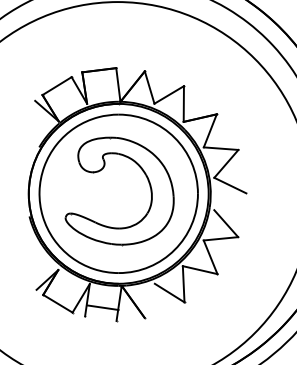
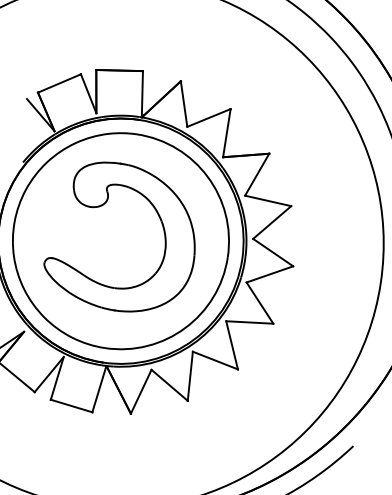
line: (230, 201) -> (270, 274), added
line: (149, 300) -> (140, 391), added
line: (102, 307) -> (71, 405), moved

